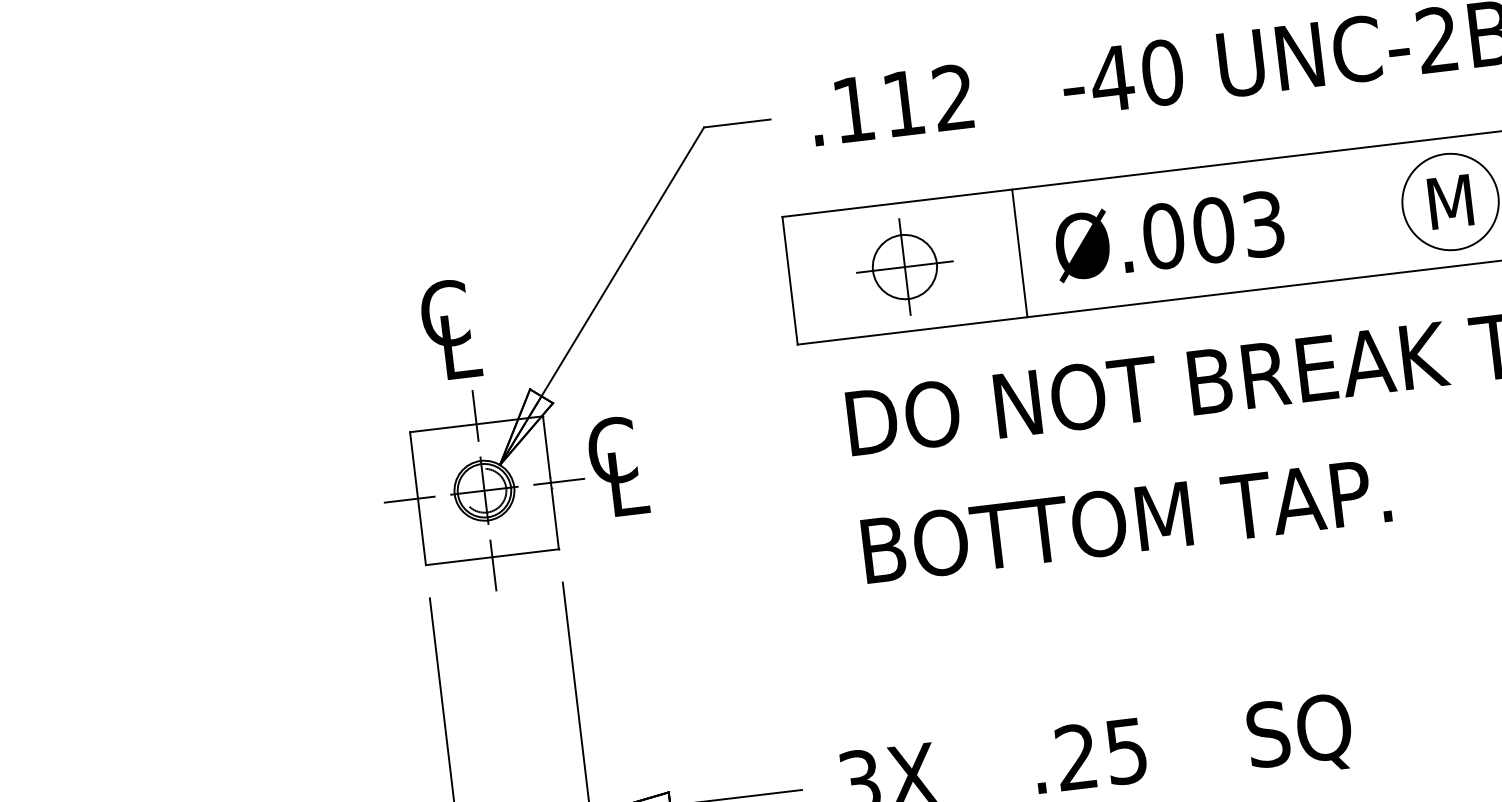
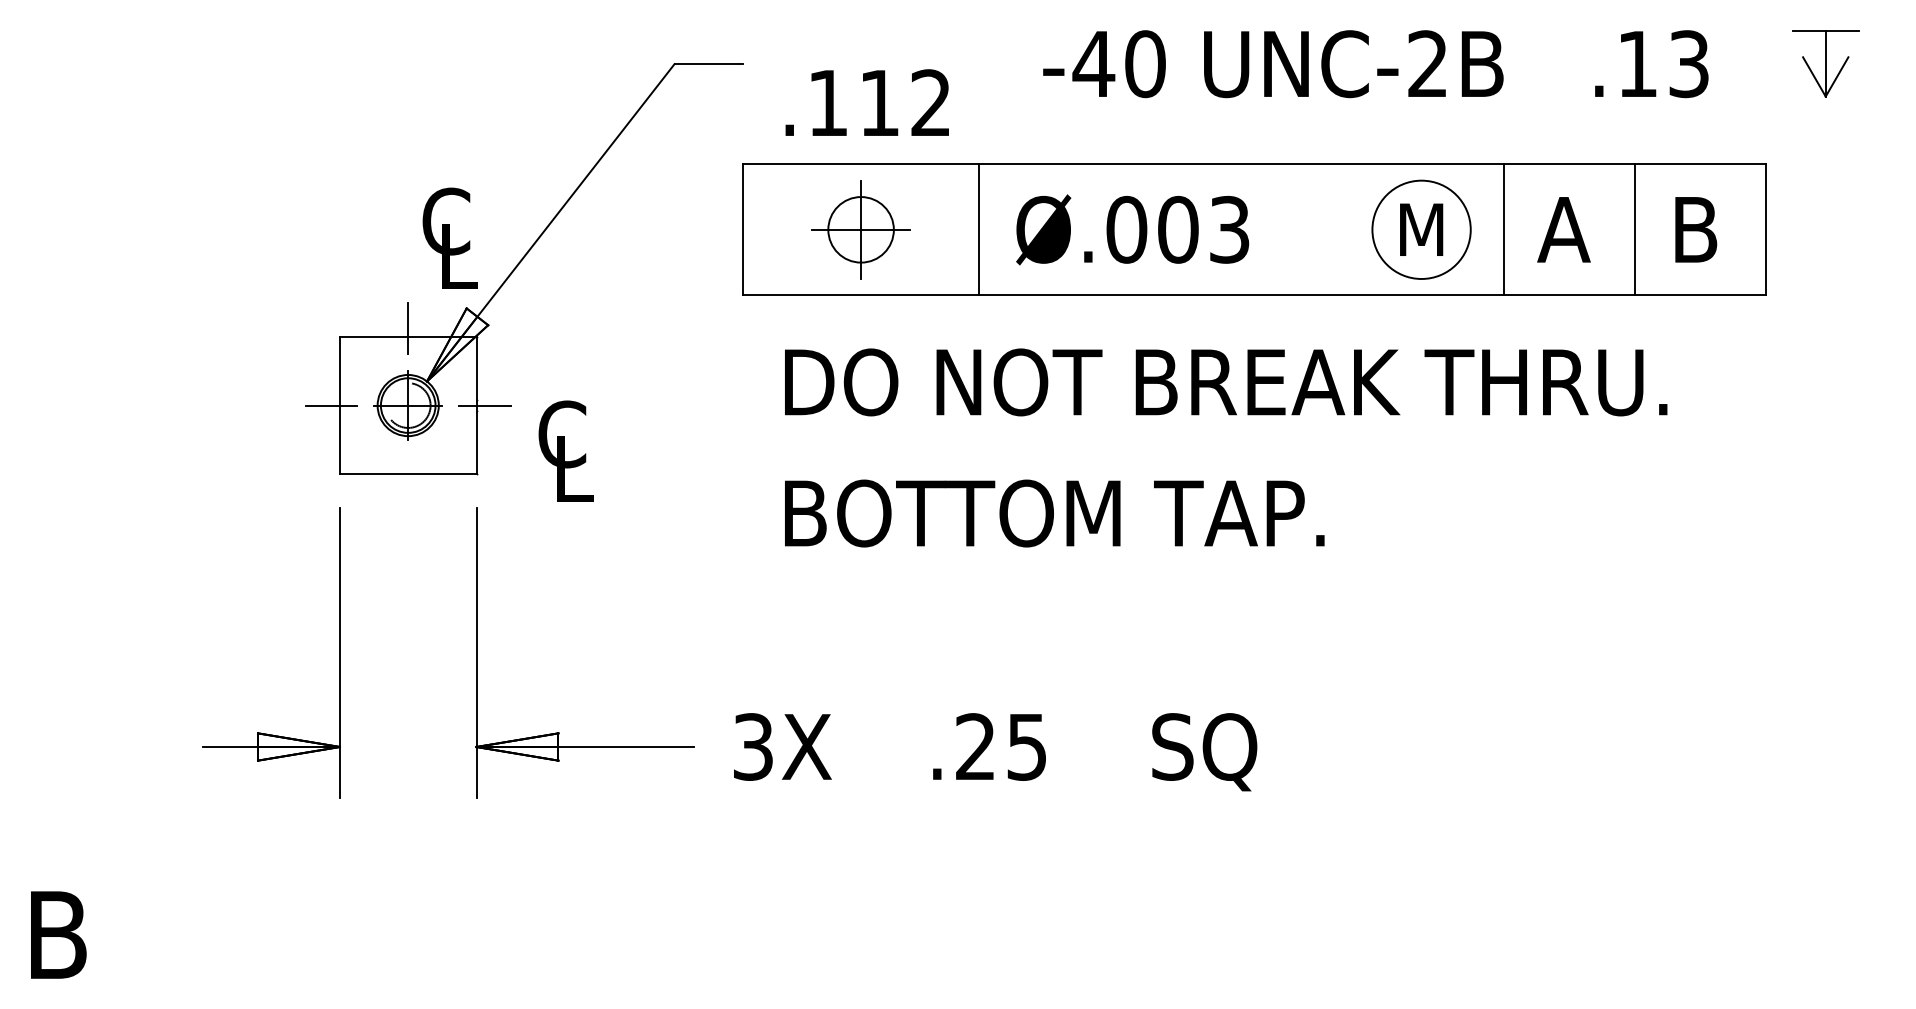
text: (890, 104) -> (866, 102), moved
text: (449, 328) -> (449, 237), moved
text: (617, 465) -> (565, 450), moved
line: (493, 565) -> (408, 482), removed

